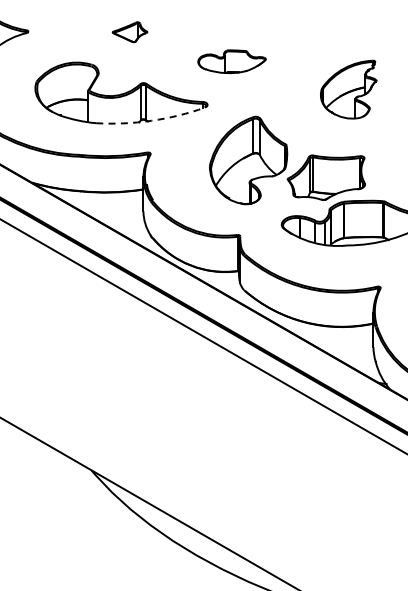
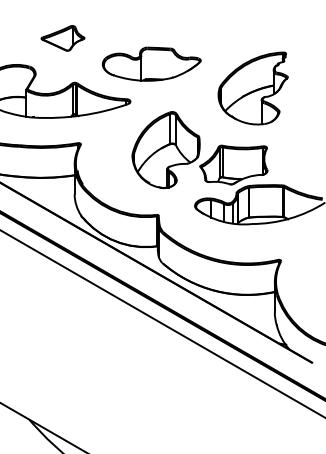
part: (129, 32) -> (62, 38), size x1.43
part: (231, 61) -> (151, 63), size x1.67
part: (348, 89) -> (253, 88), size x1.43
arc: (151, 120) -> (81, 115), dashed -> solid

